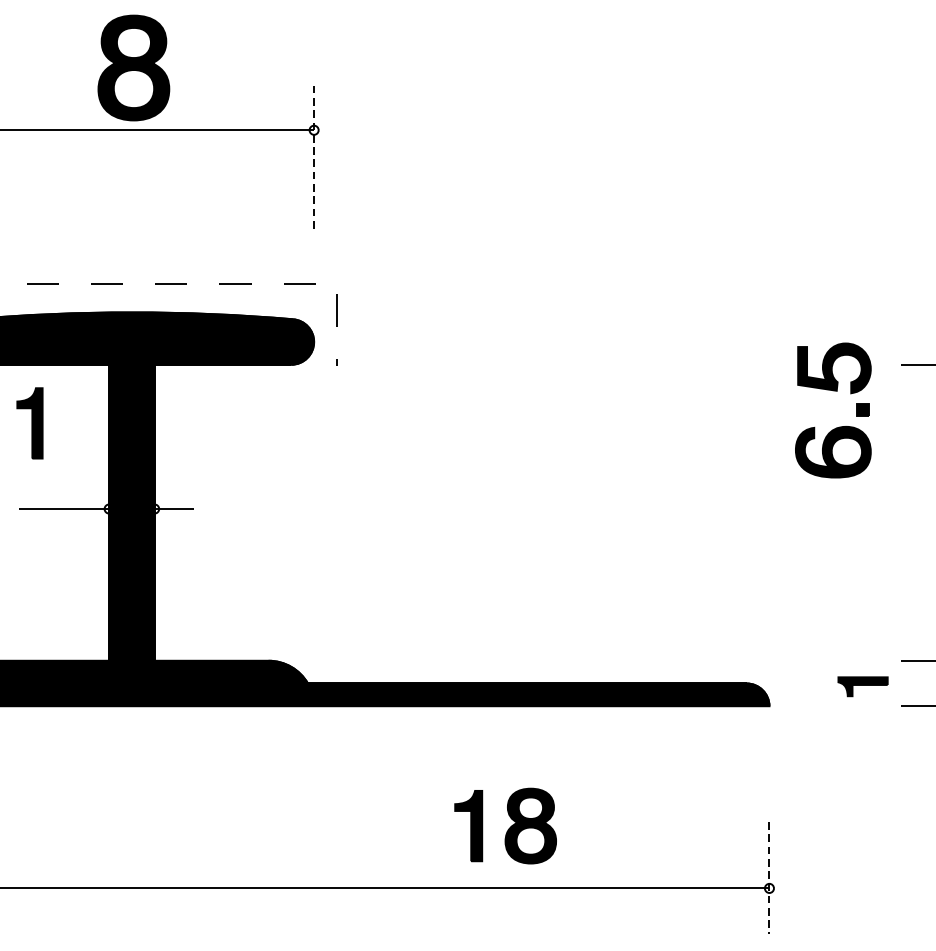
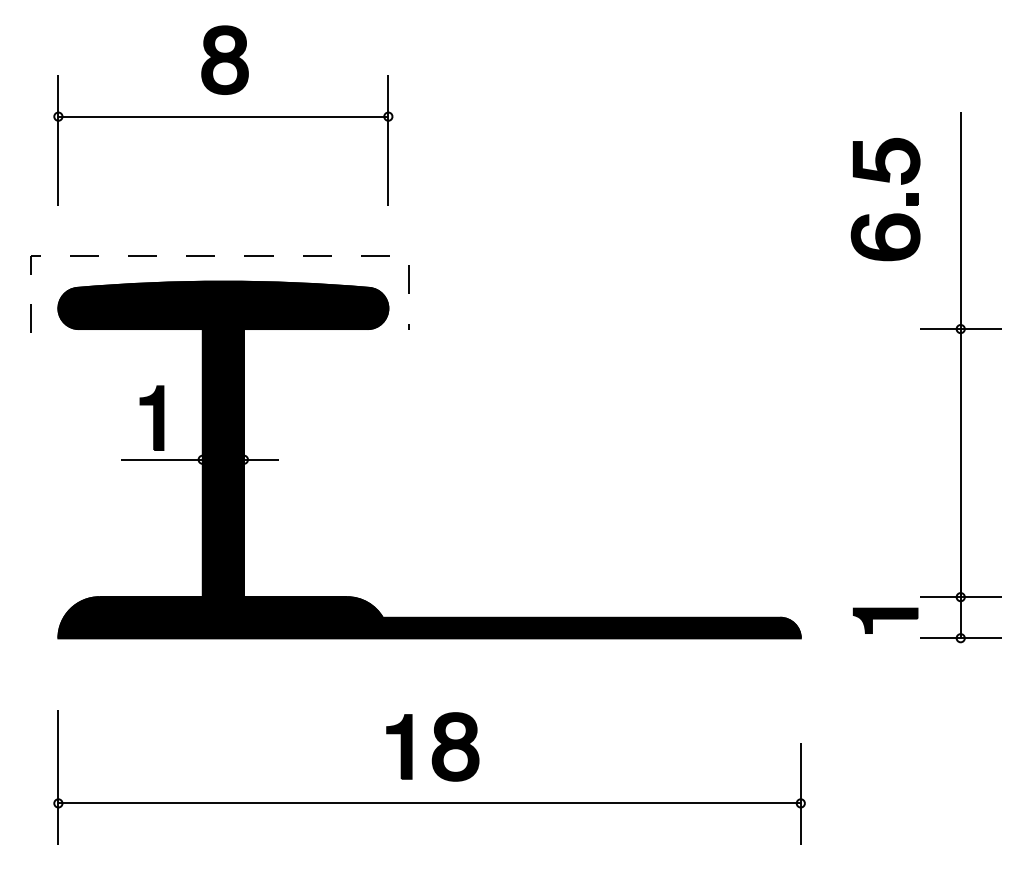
part: (133, 67) -> (224, 59), size x0.71
line: (314, 156) -> (388, 140), dashed -> solid
part: (29, 422) -> (151, 417), moved
part: (836, 427) -> (888, 214), moved
part: (862, 686) -> (885, 620), size x1.43
part: (505, 825) -> (432, 746), moved
line: (769, 877) -> (800, 793), dashed -> solid

